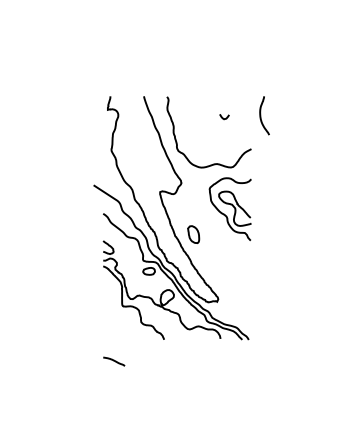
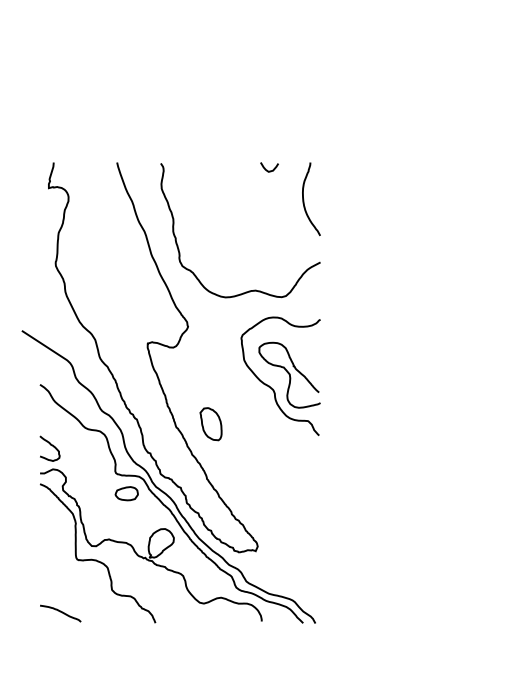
curve: (261, 115) -> (305, 198), moved
curve: (223, 117) -> (267, 168), moved
curve: (114, 361) -> (61, 613), moved

